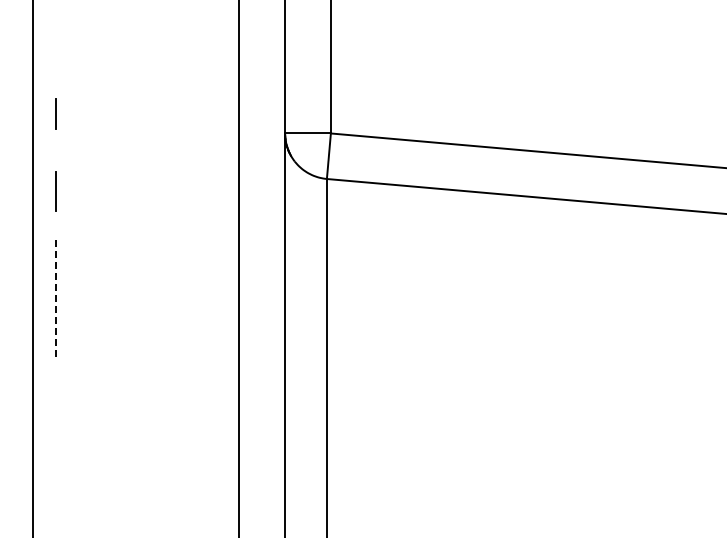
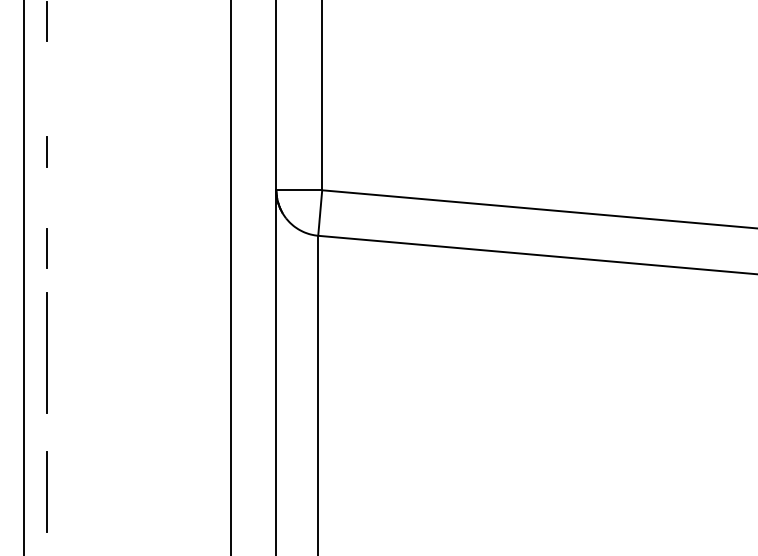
line: (55, 113) -> (46, 151), moved
line: (56, 296) -> (47, 353), dashed -> solid
line: (56, 435) -> (47, 492), added

